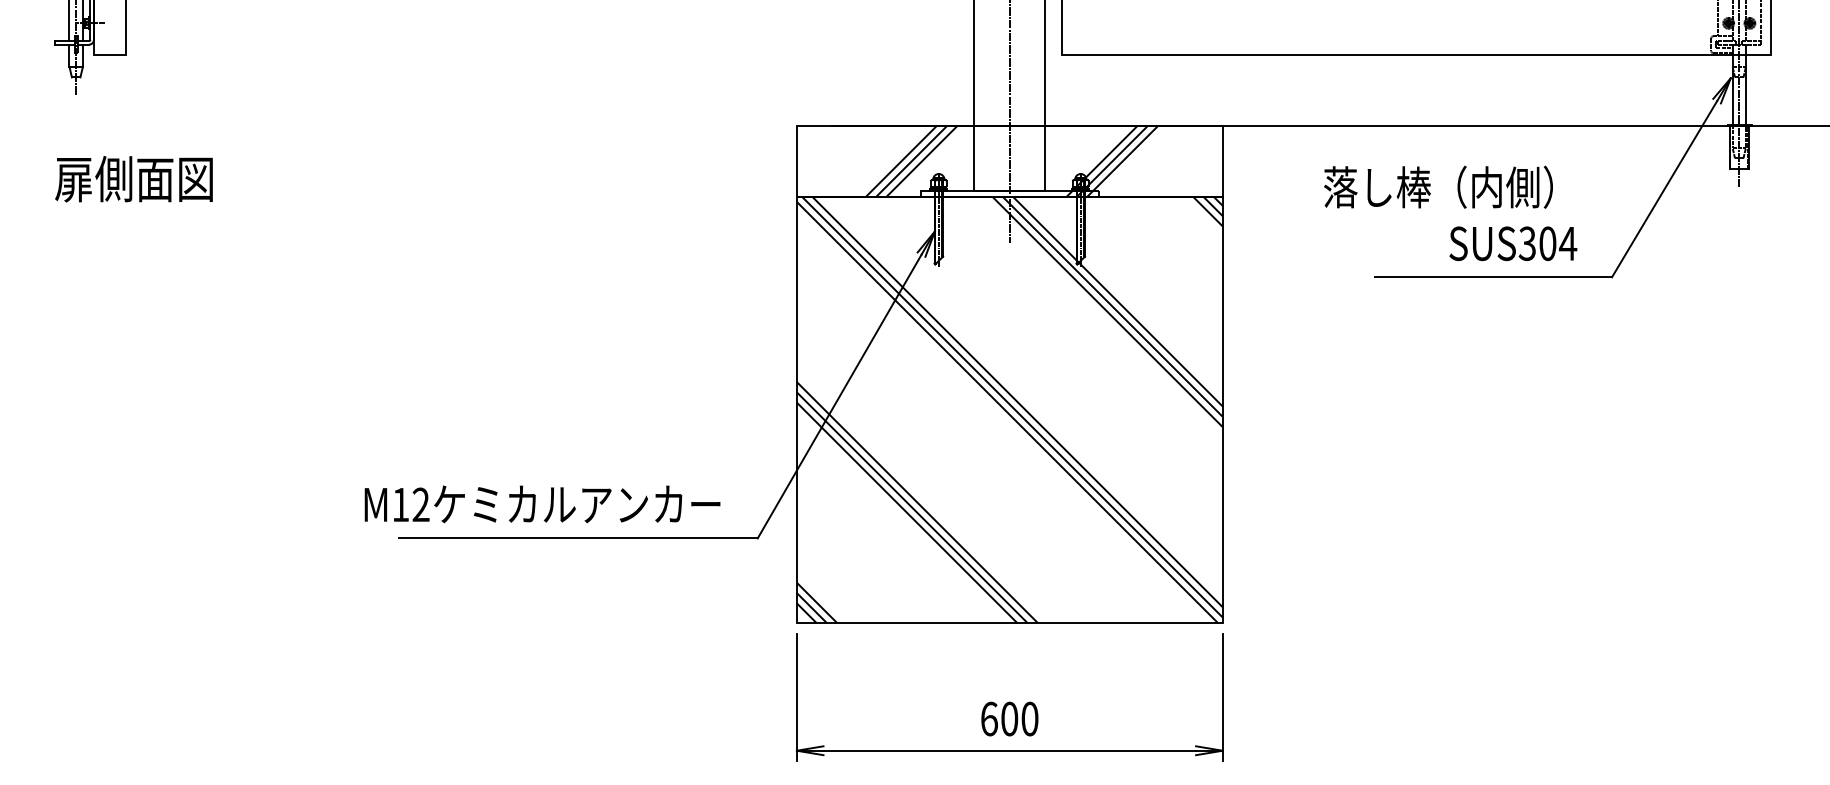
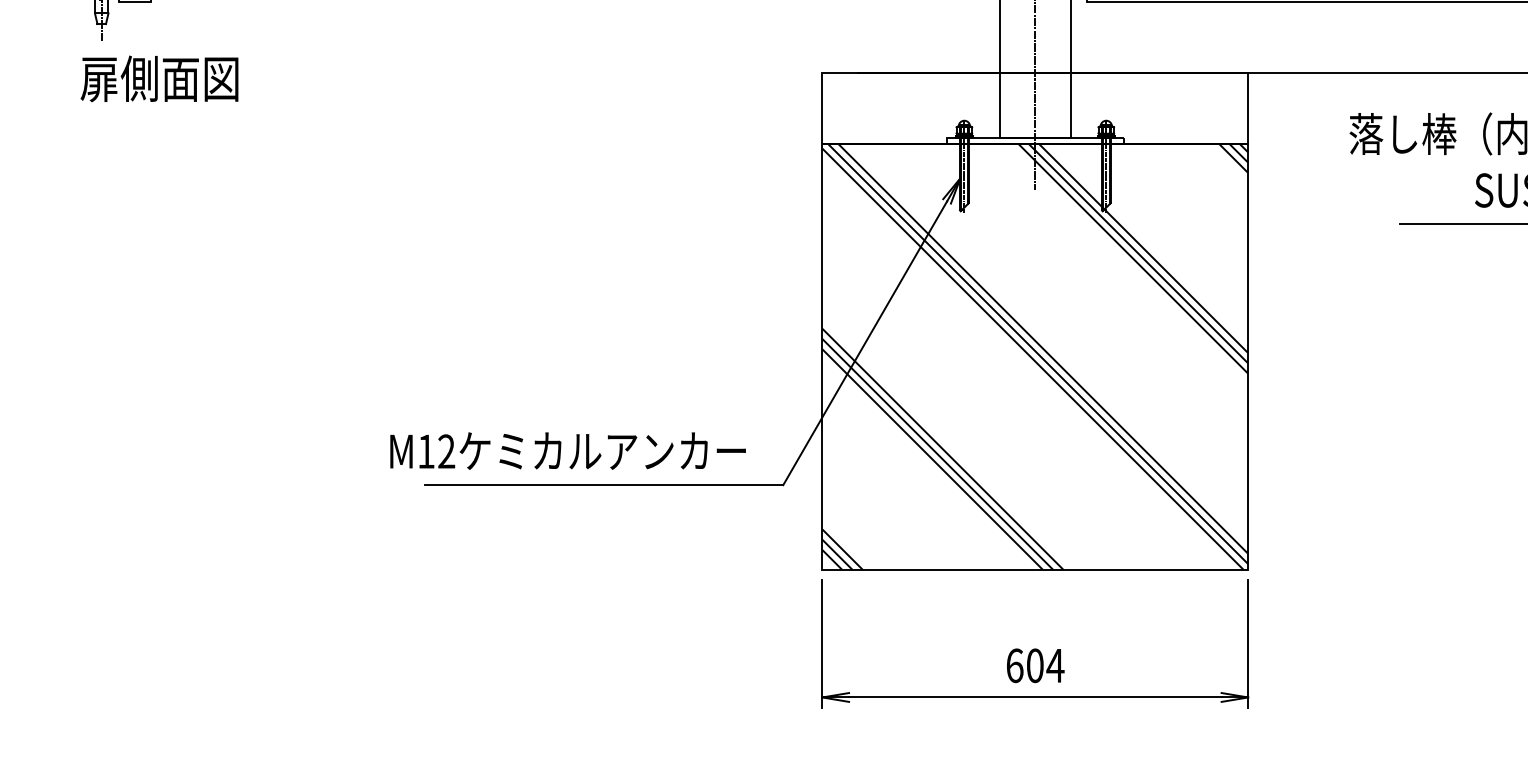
hatch: (1011, 161) -> (1037, 108), removed
text: (133, 179) -> (159, 79), moved
text: (1029, 718) -> (1055, 665), 600 -> 604

